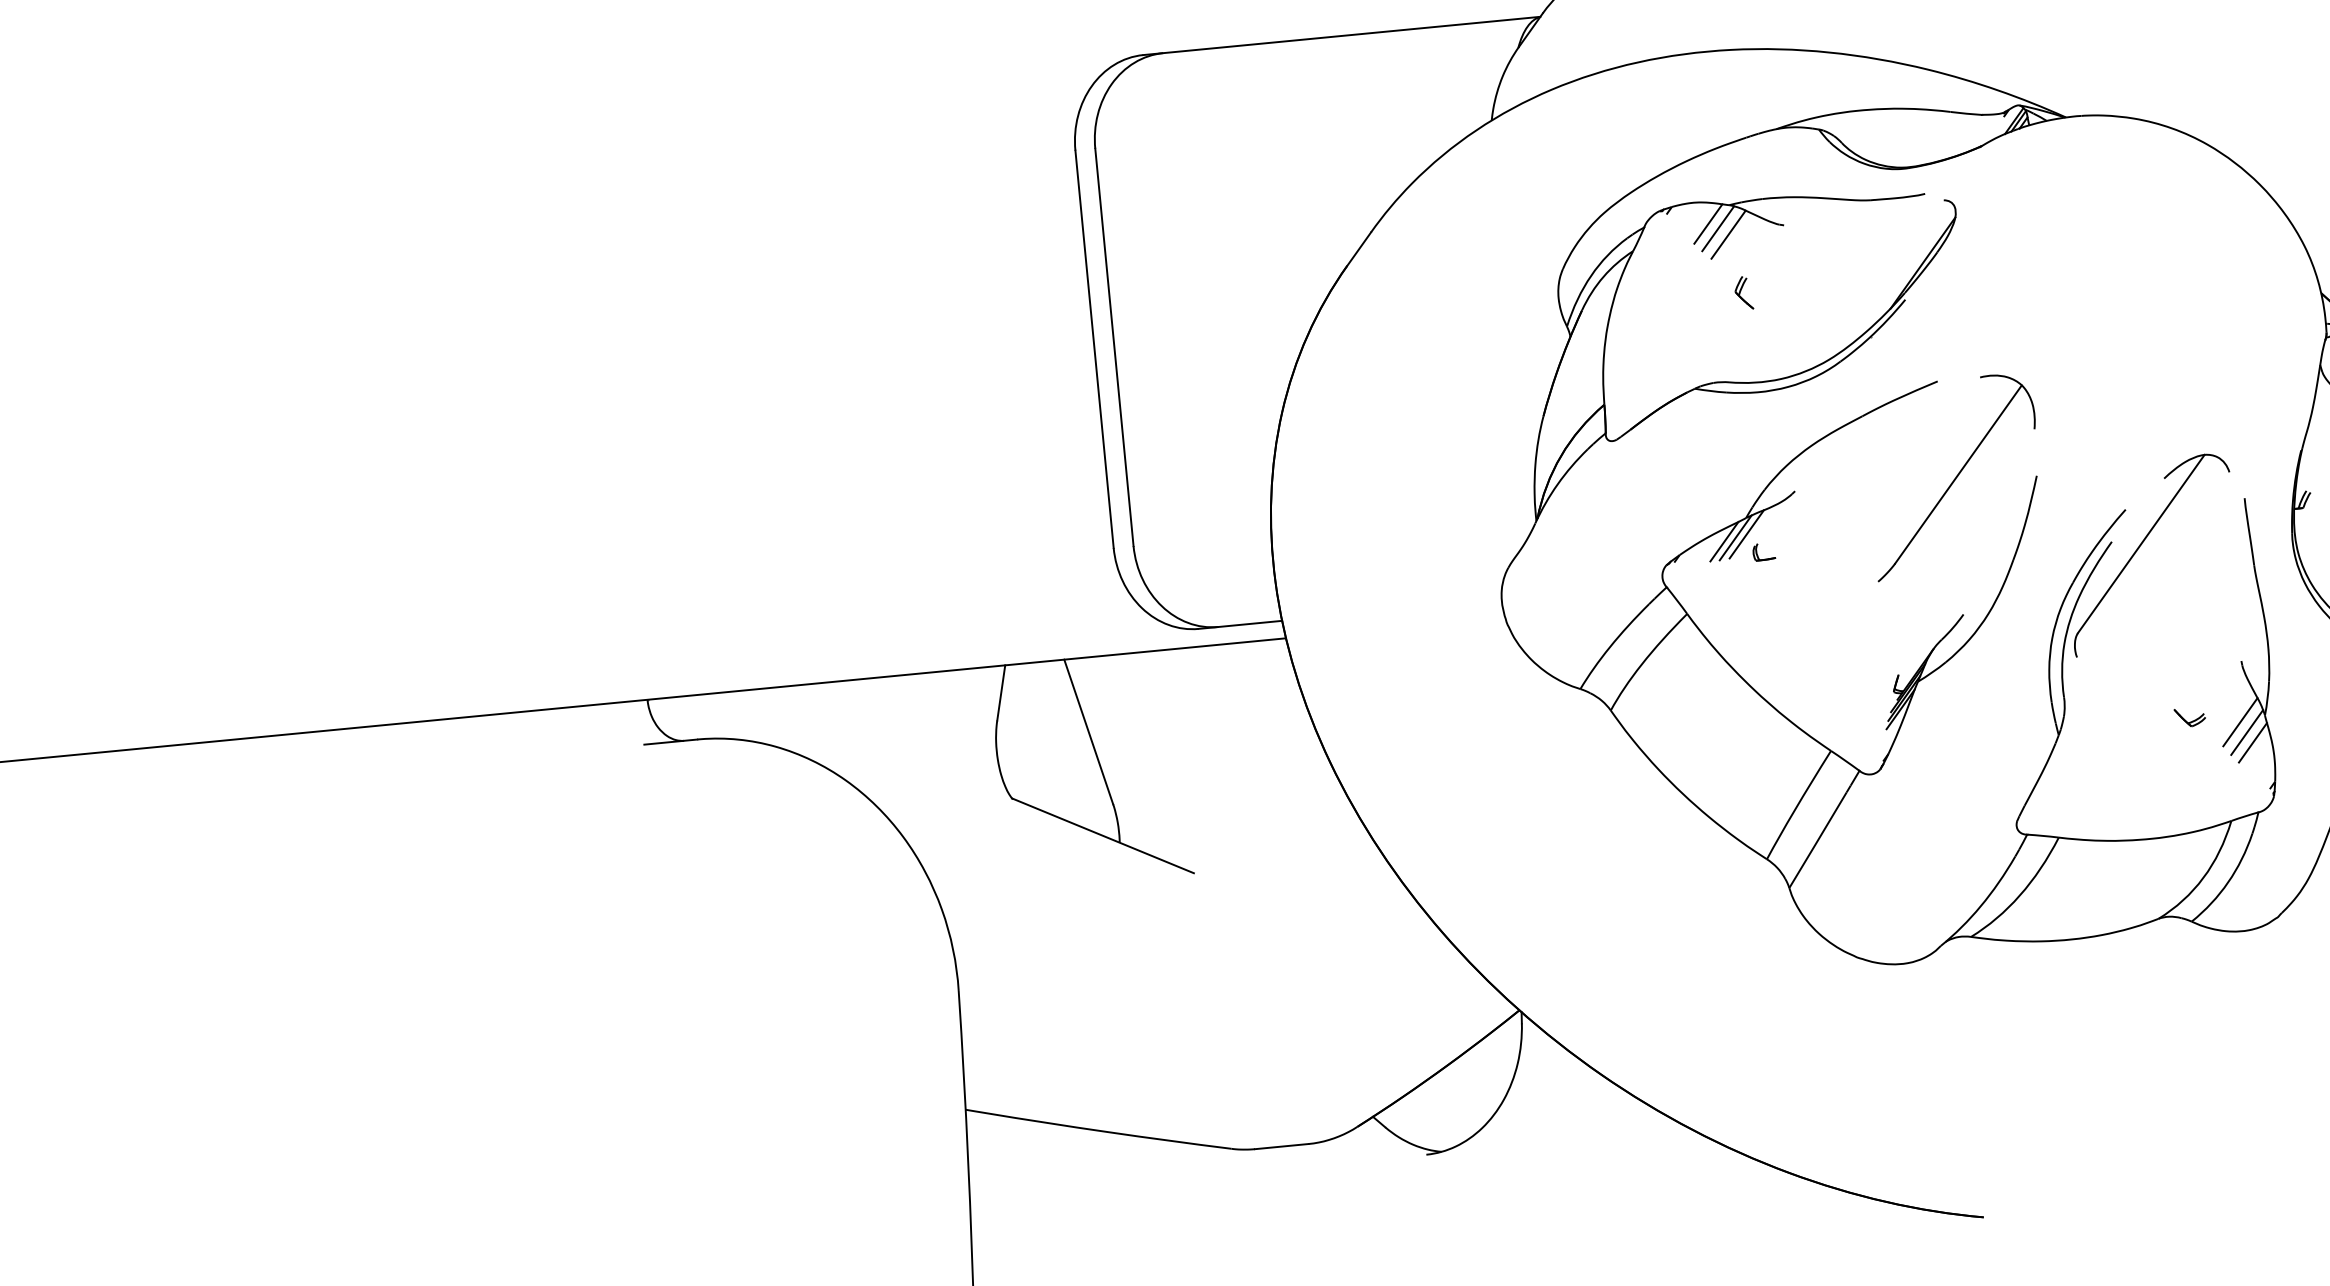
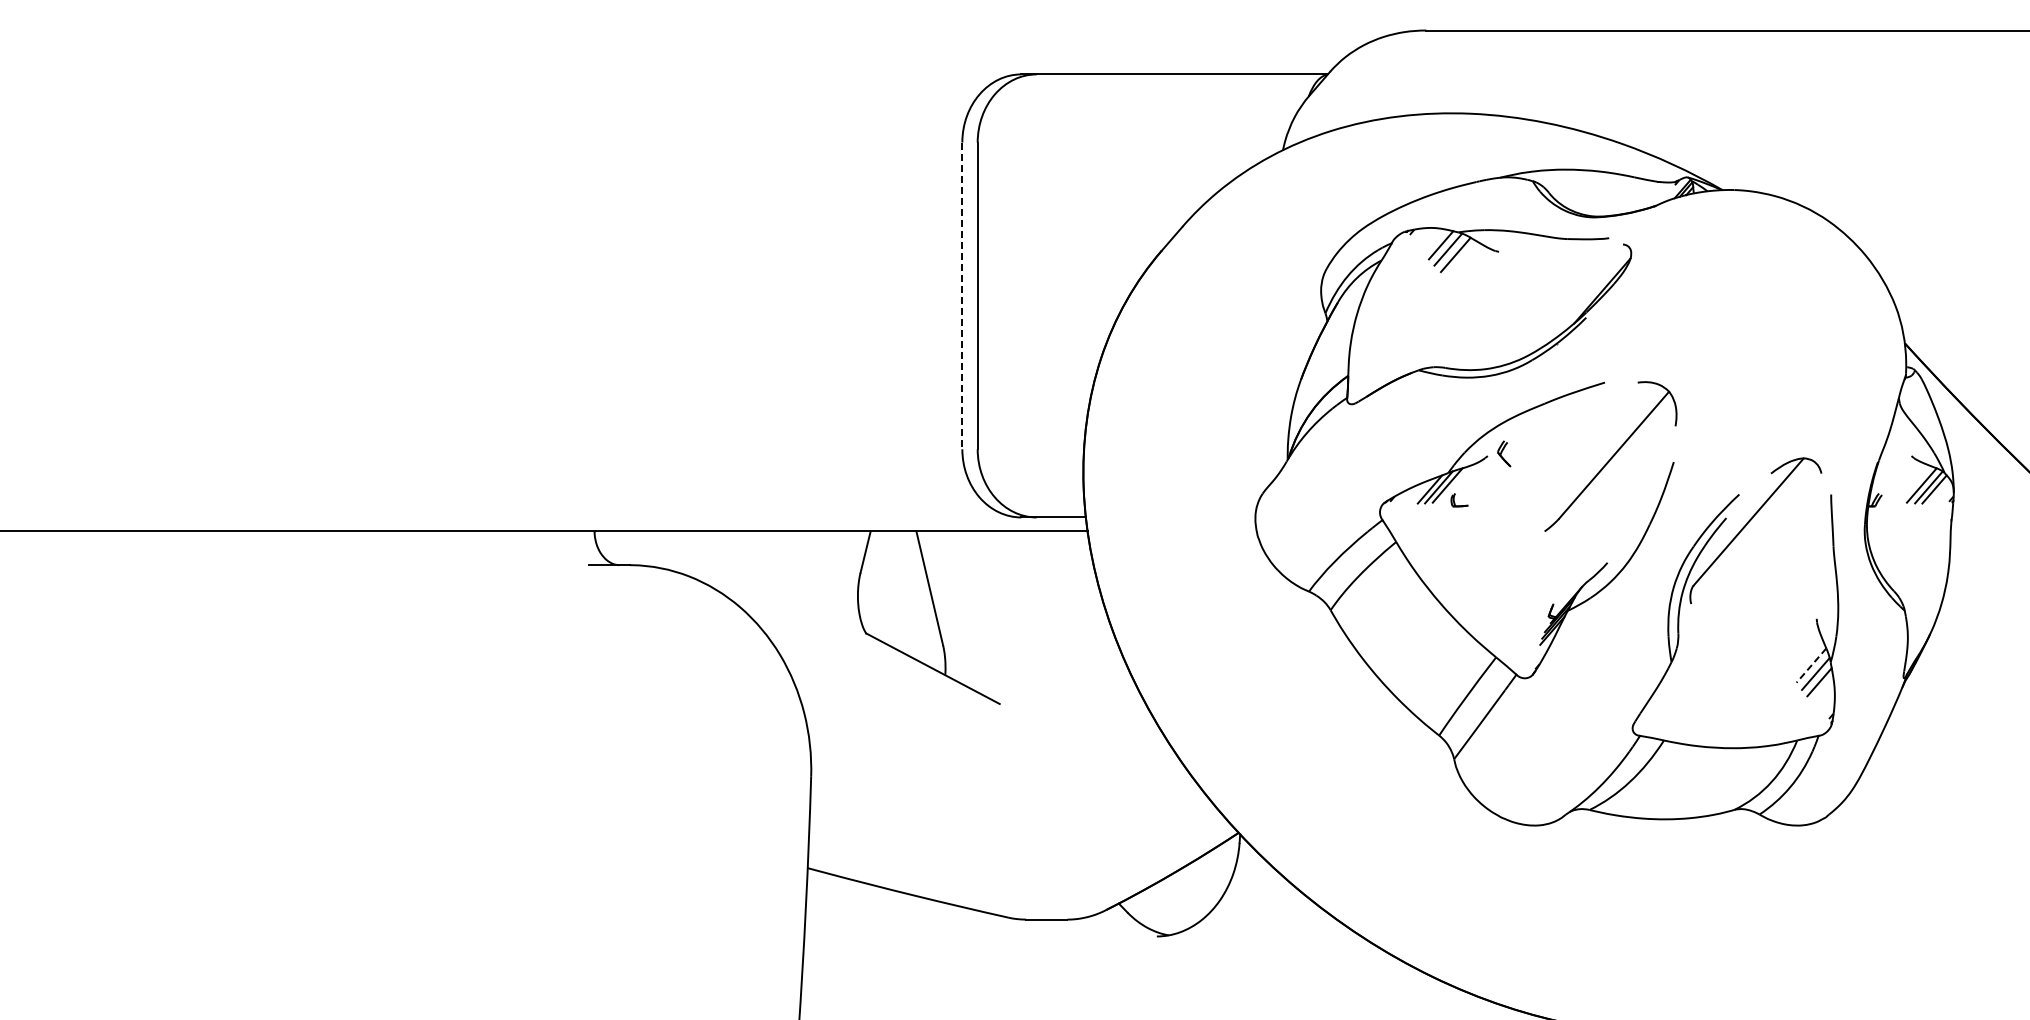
part: (1744, 292) -> (1504, 453), moved
line: (1094, 350) -> (962, 296), solid -> dashed
part: (2190, 716) -> (1773, 657), removed
line: (2240, 722) -> (1811, 665), solid -> dashed

